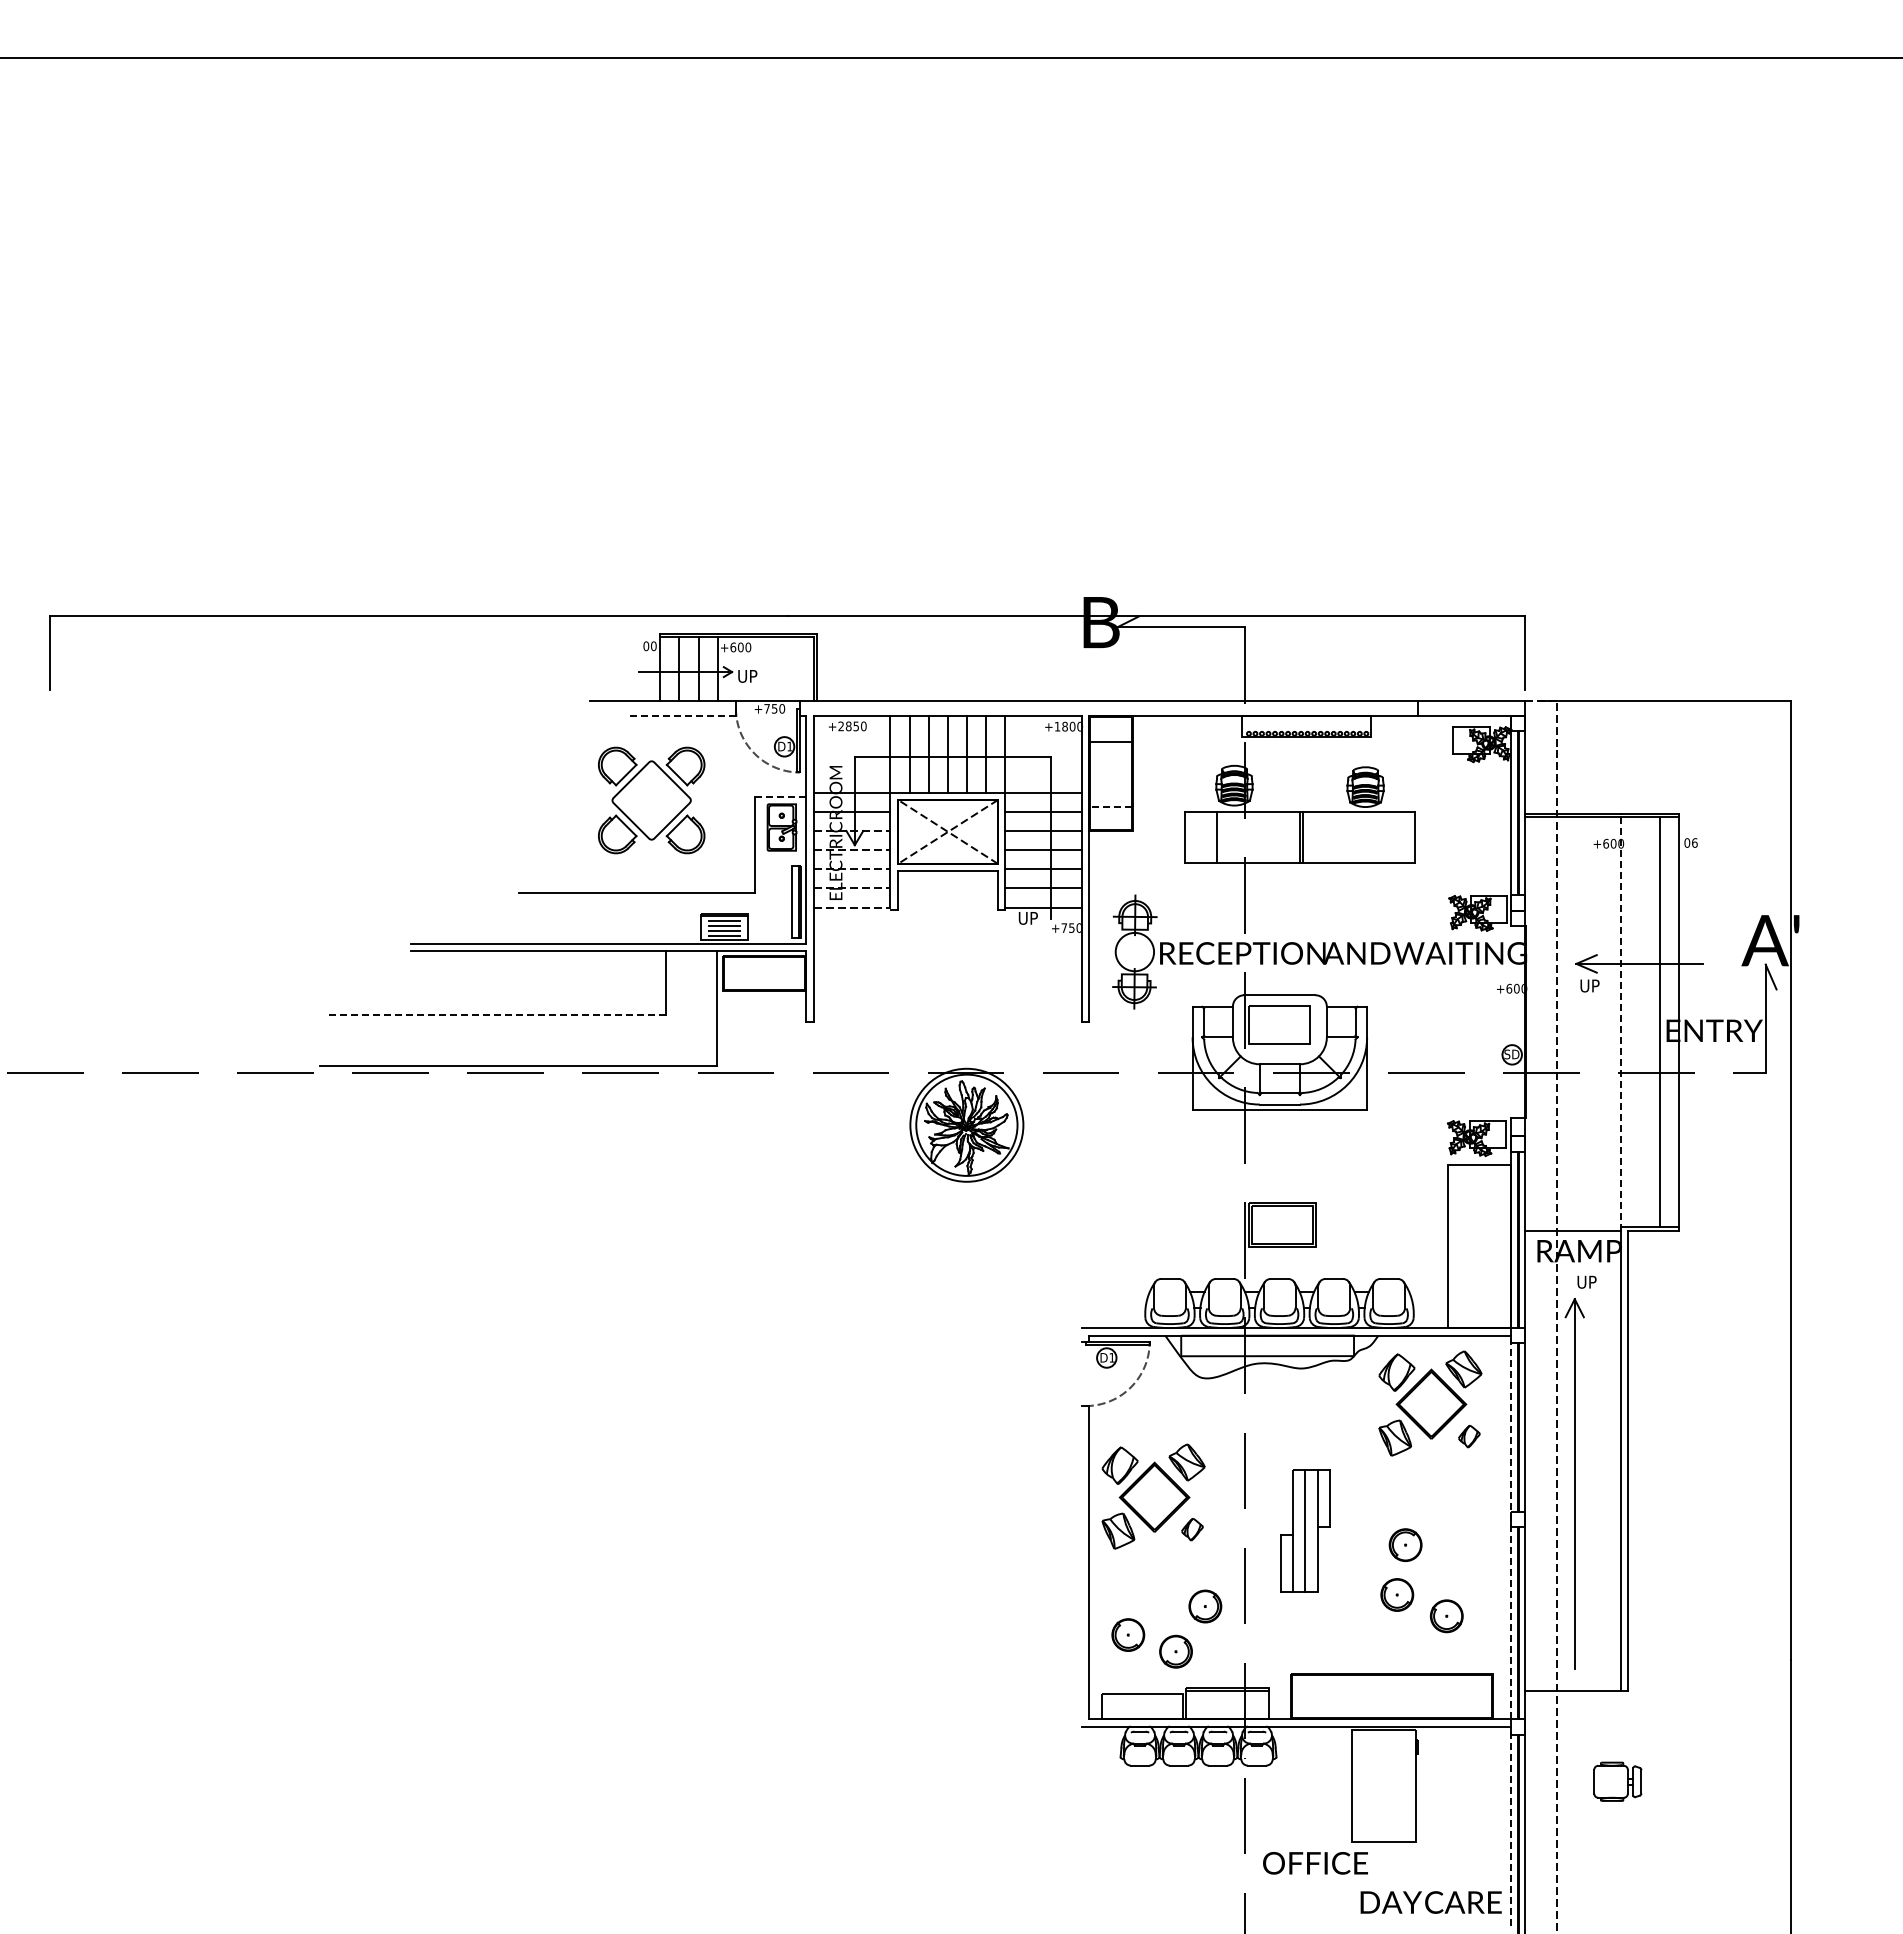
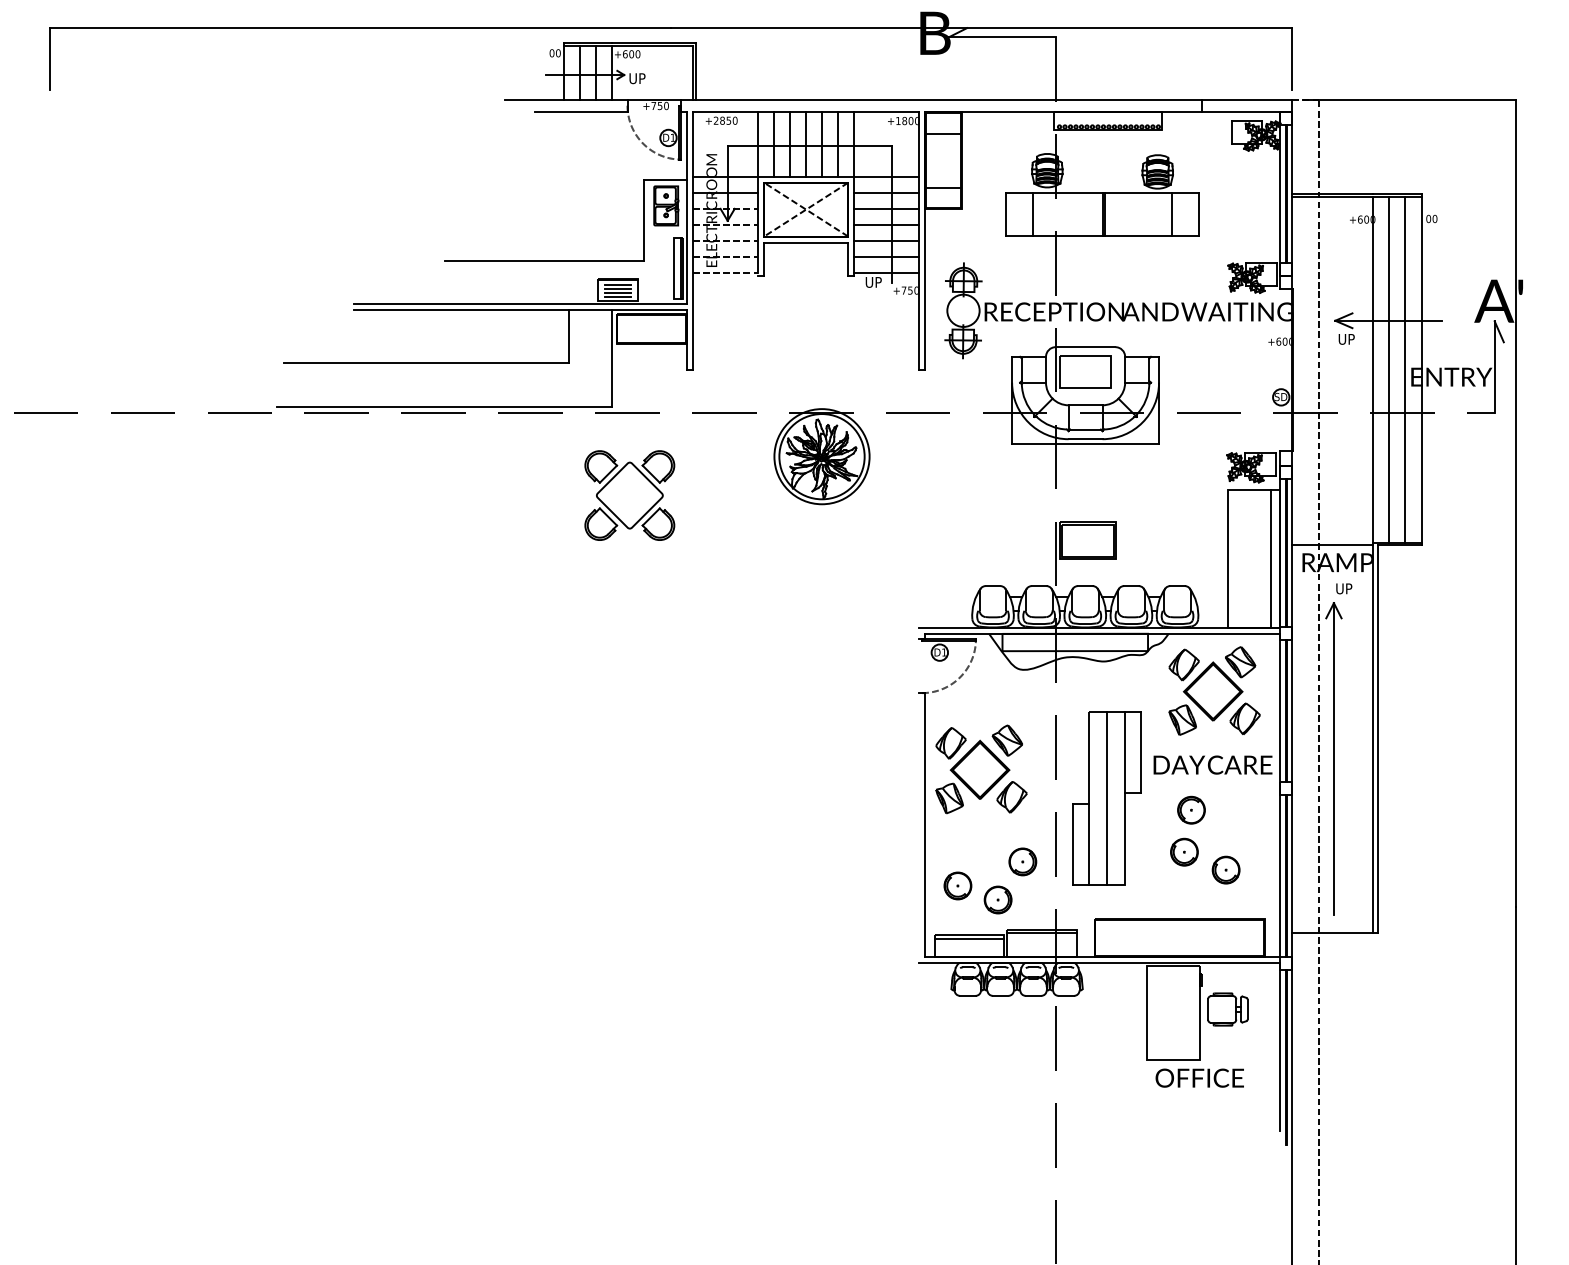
line: (680, 715) -> (580, 111), dashed -> solid
line: (780, 796) -> (665, 179), dashed -> solid
part: (651, 800) -> (629, 495), moved
line: (1111, 806) -> (943, 188), dashed -> solid
line: (1382, 836) -> (1172, 213), added
text: (1694, 842) -> (1434, 218), 06 -> 00
line: (496, 1014) -> (425, 363), dashed -> solid
line: (1640, 1021) -> (1389, 369), added
line: (1621, 1023) -> (1373, 370), dashed -> solid
line: (1500, 1246) -> (1271, 558), added
part: (1469, 1436) -> (1245, 718), size x1.67
line: (1510, 1527) -> (1279, 795), dashed -> solid
part: (1192, 1529) -> (1012, 797), size x1.67
part: (1305, 1530) -> (1107, 797), size x1.67
line: (1141, 1698) -> (969, 939), added
part: (1617, 1781) -> (1227, 1009), moved
line: (1510, 1826) -> (1279, 1047), dashed -> solid
text: (1315, 1863) -> (1199, 1078), moved
text: (1430, 1902) -> (1212, 765), moved

